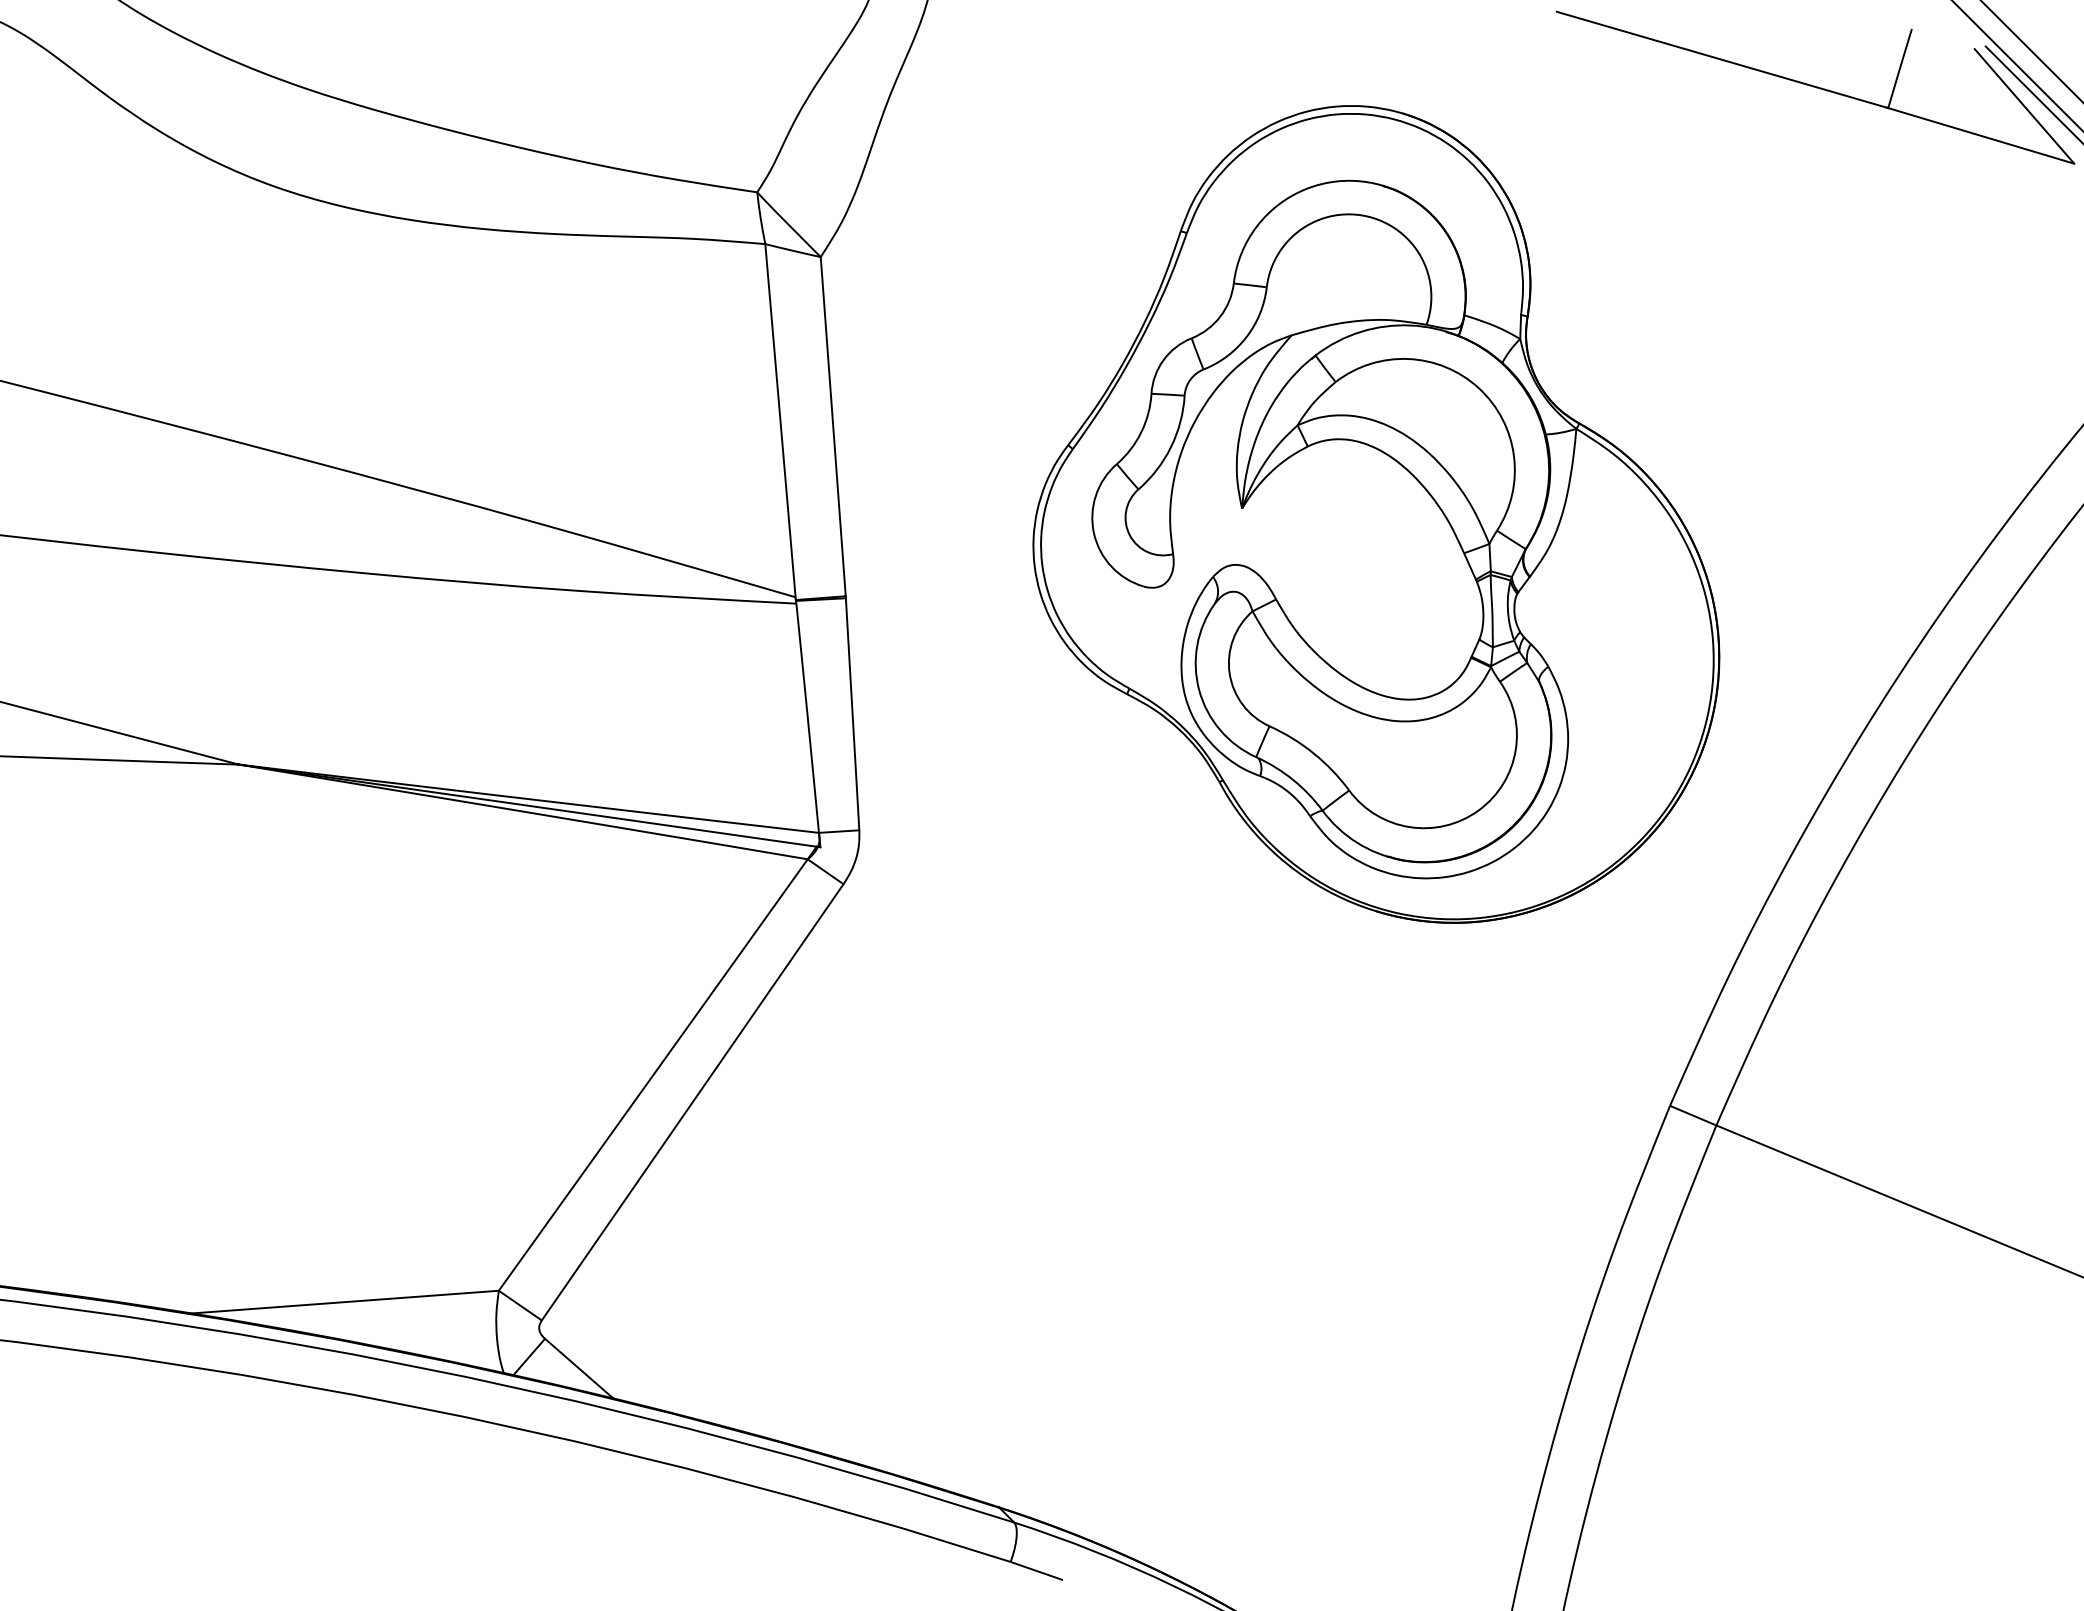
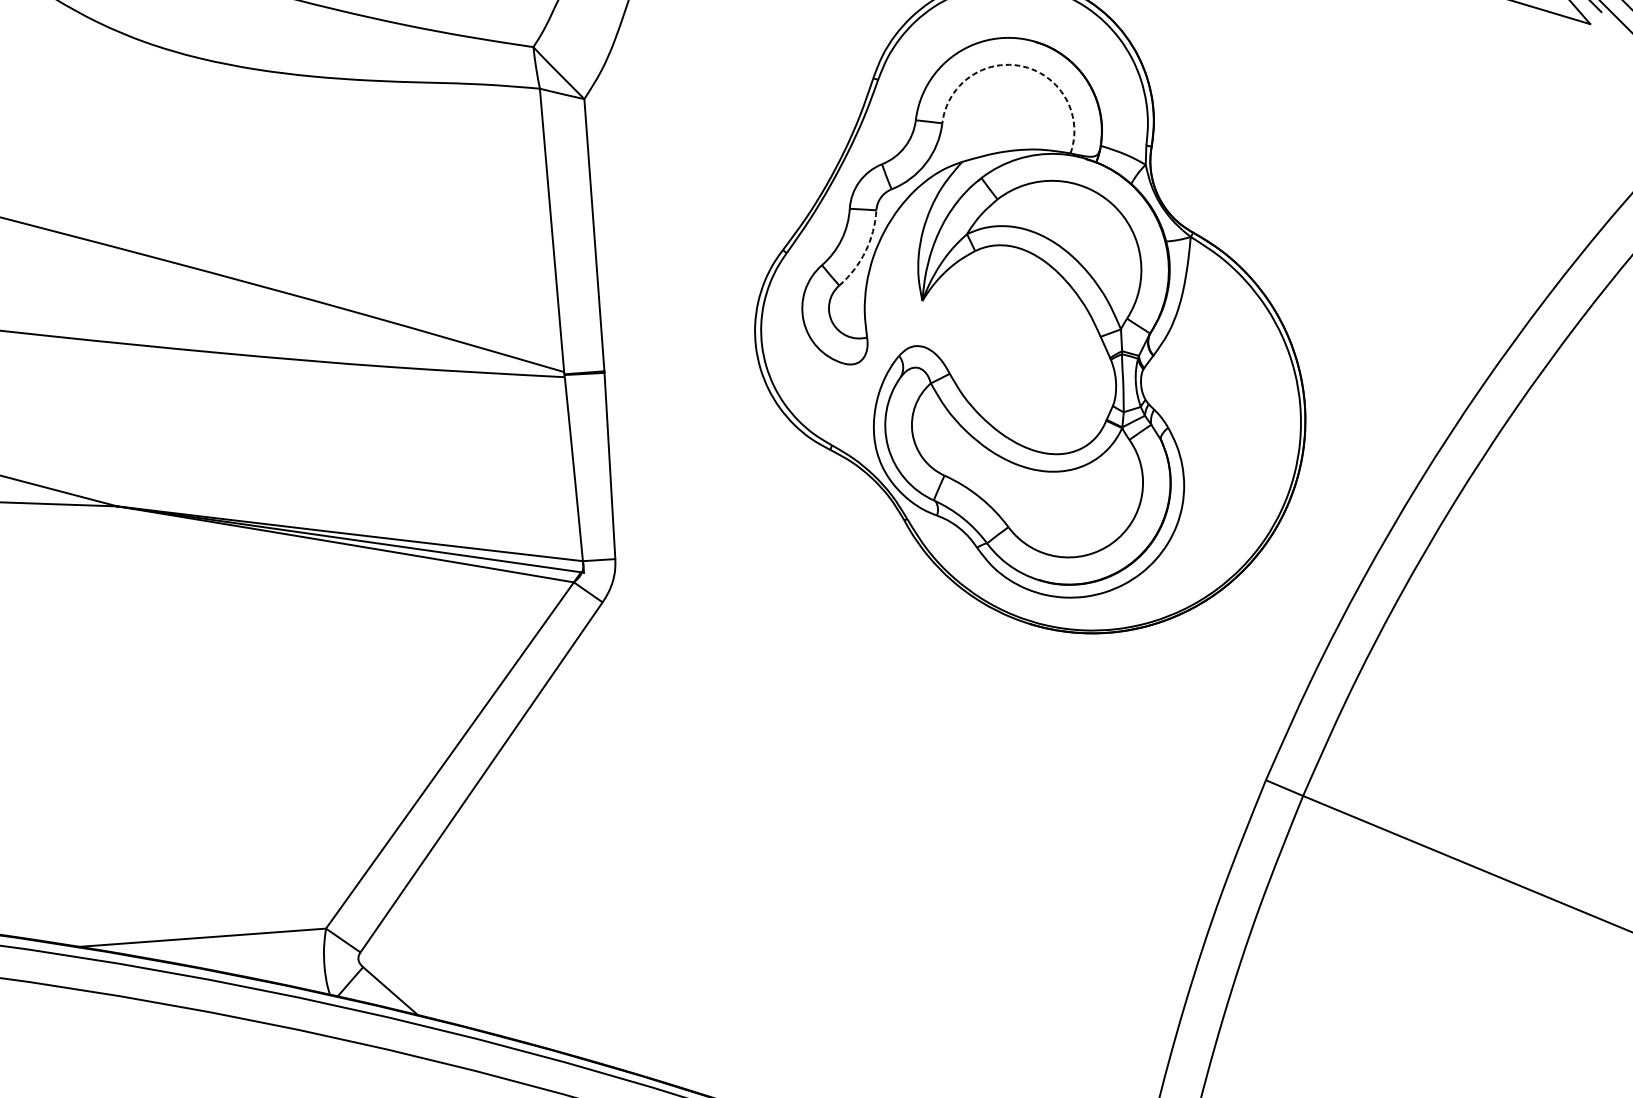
arc: (1367, 216) -> (1023, 66), solid -> dashed
arc: (1171, 447) -> (865, 251), solid -> dashed

